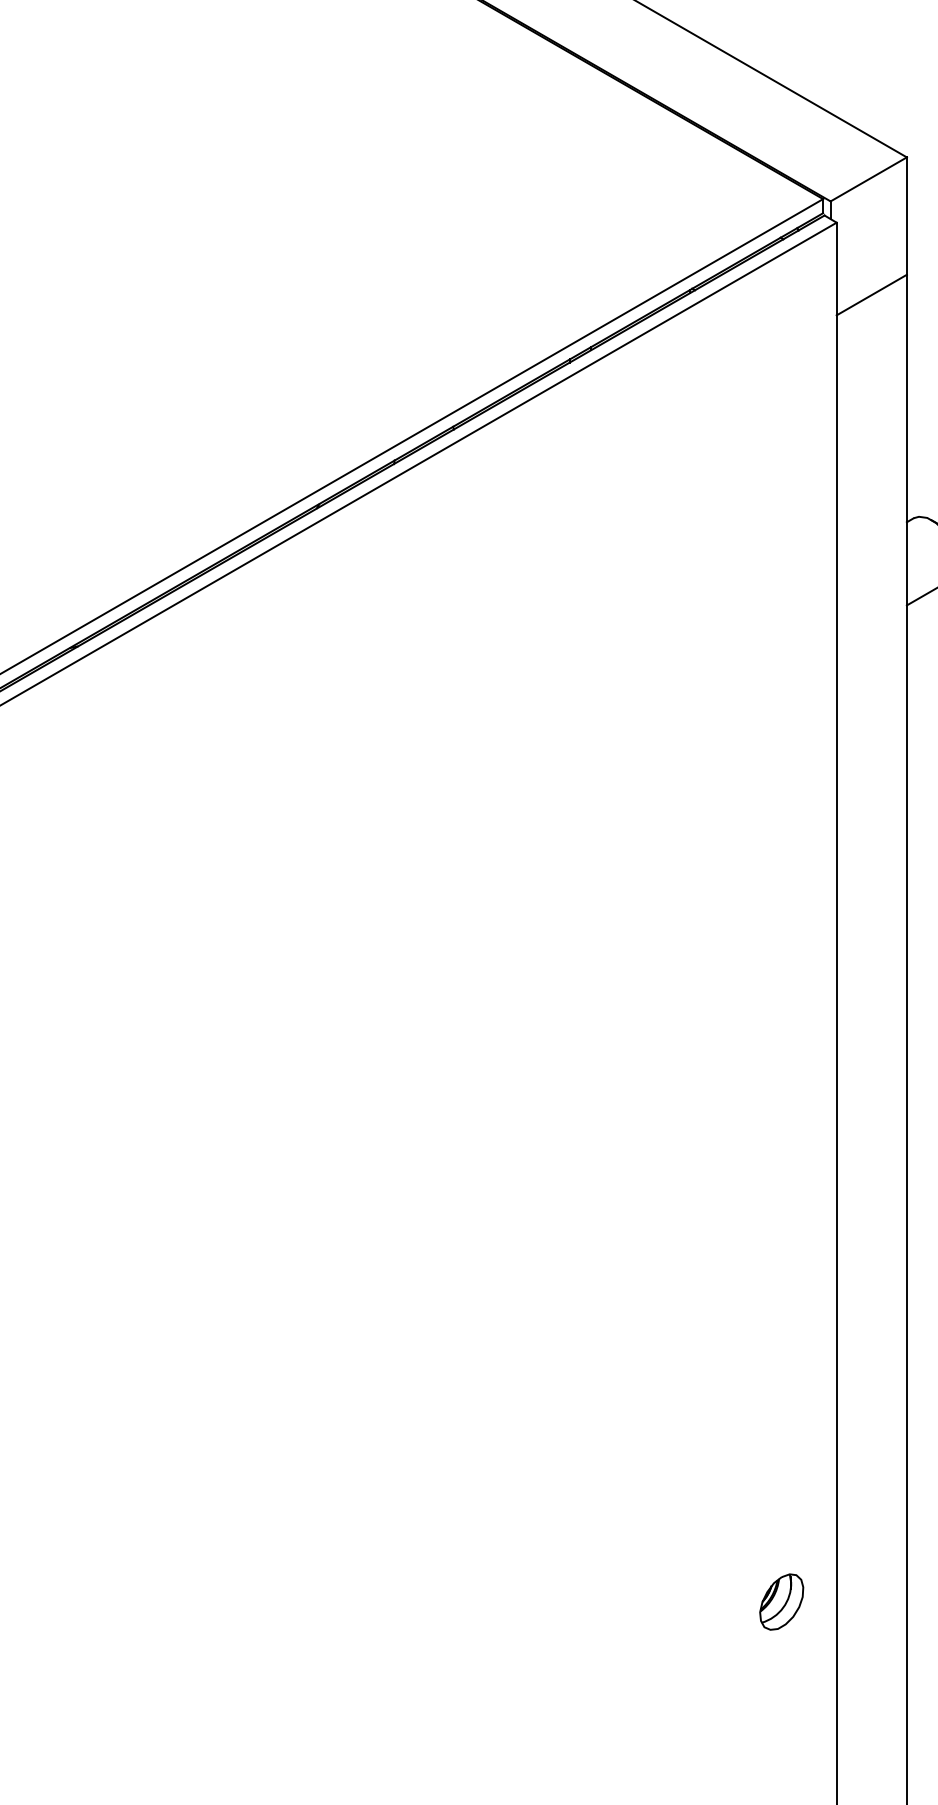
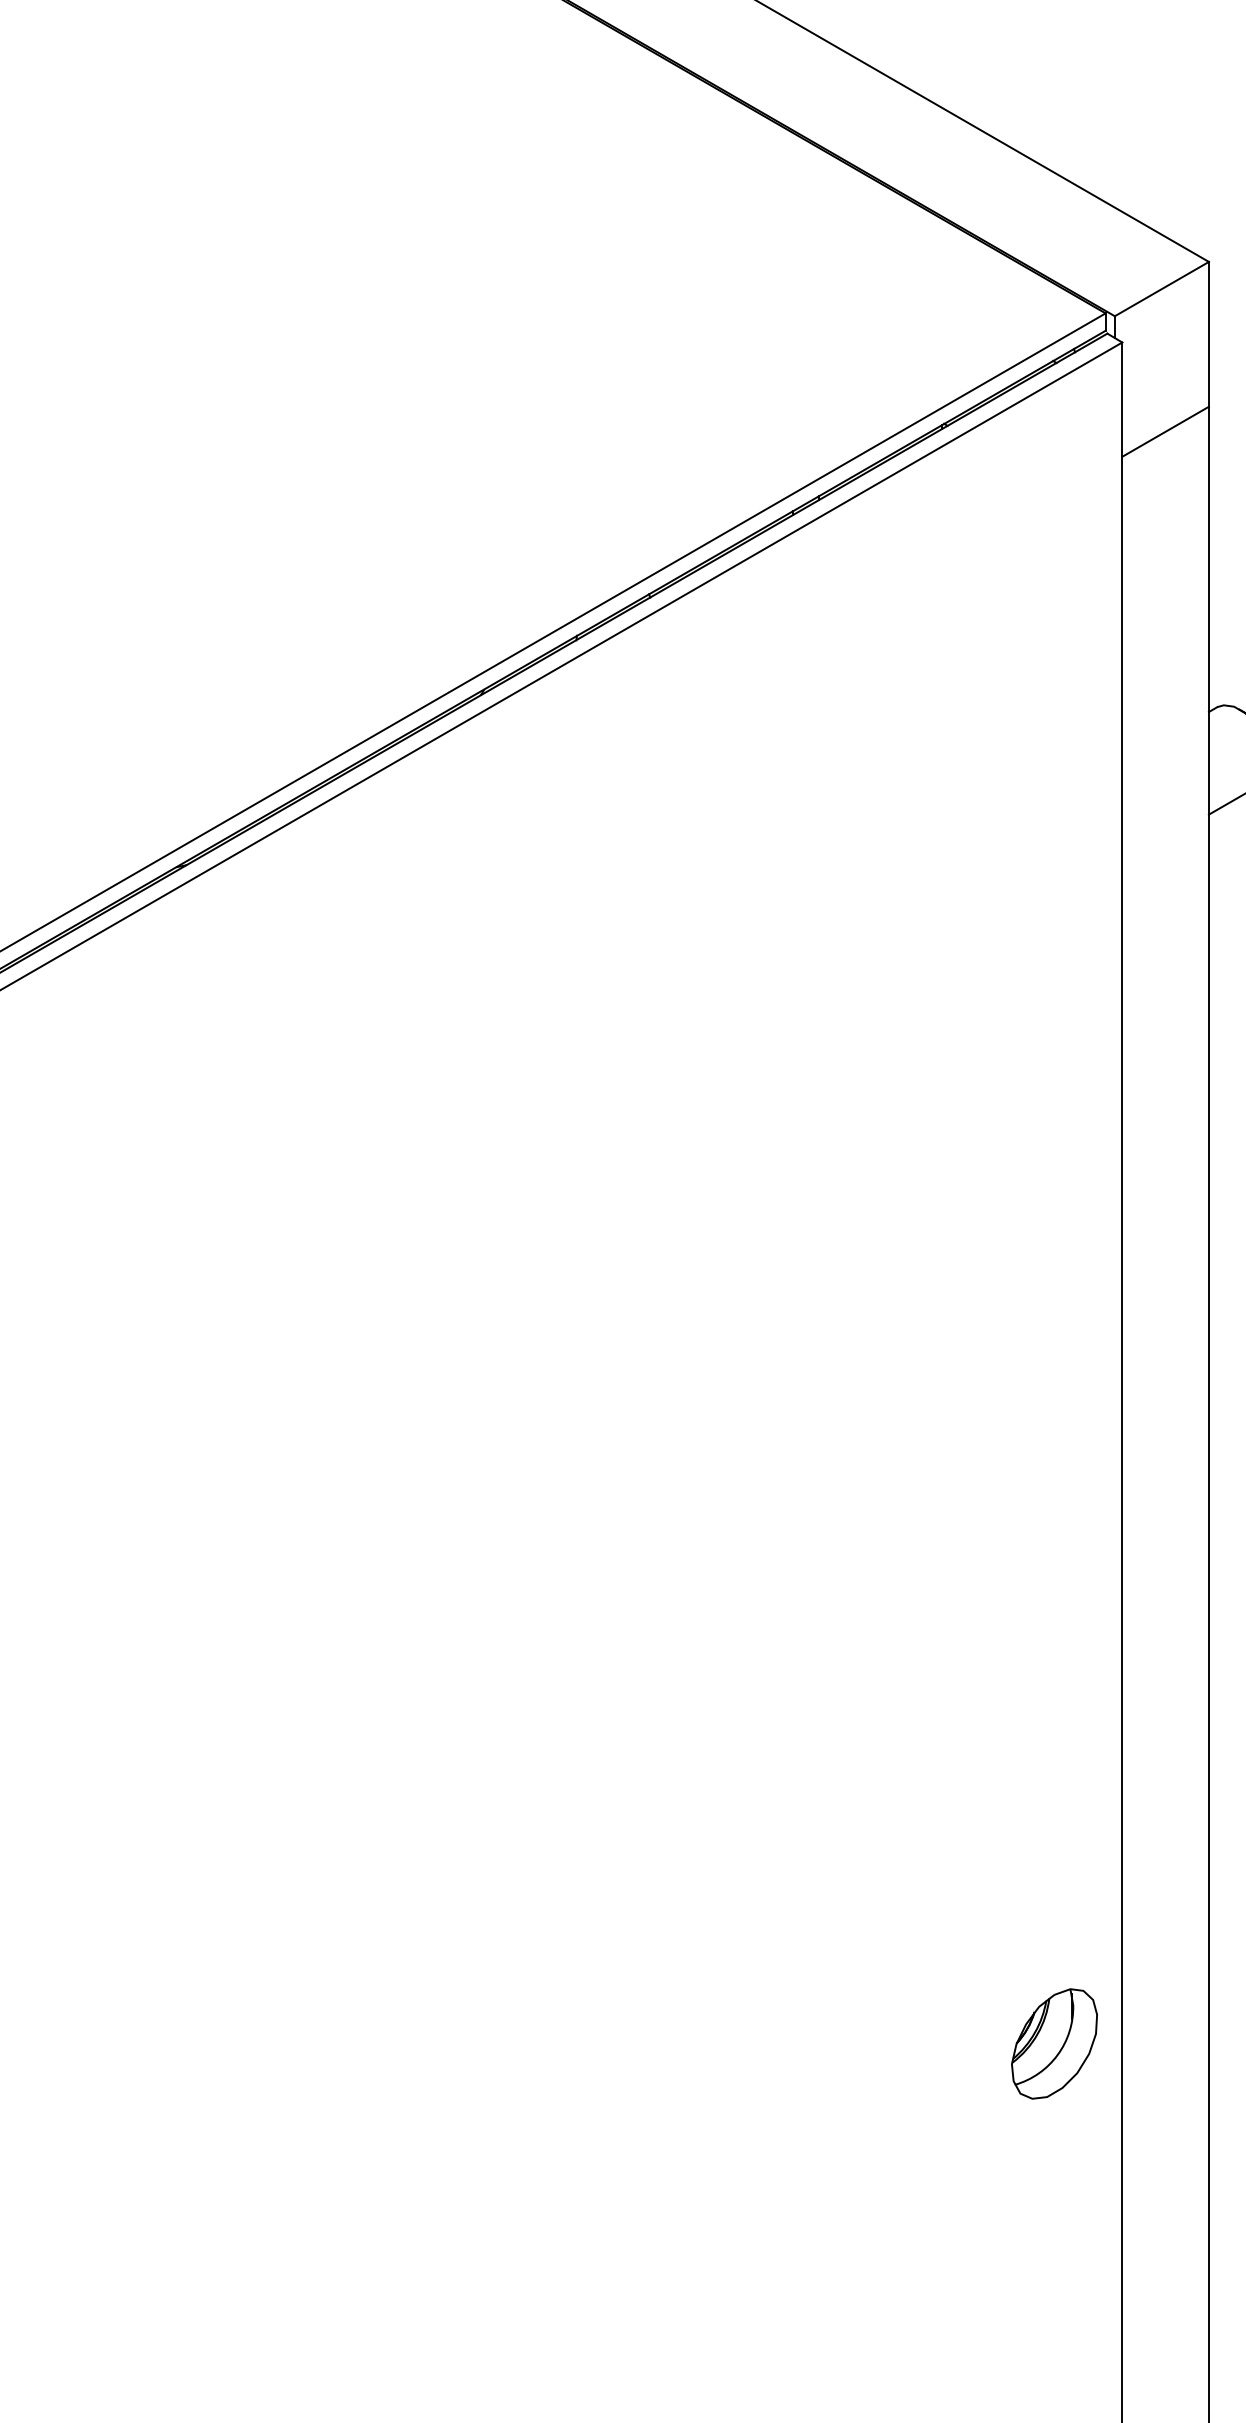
part: (781, 1602) -> (1054, 2044), size x1.6

